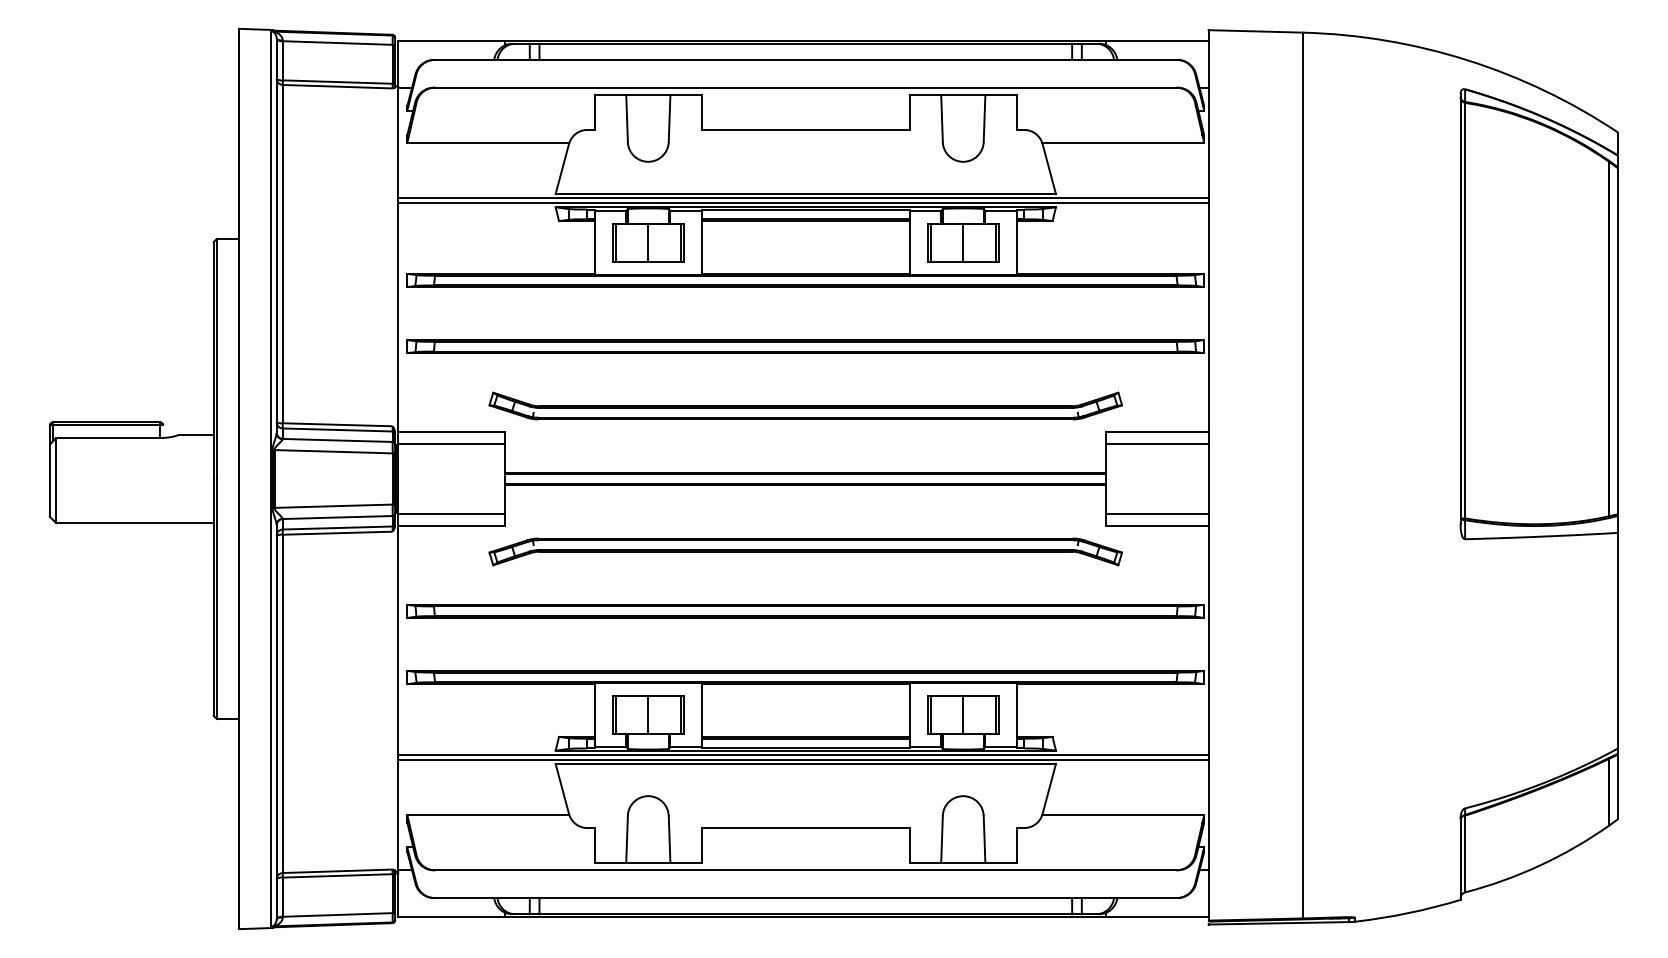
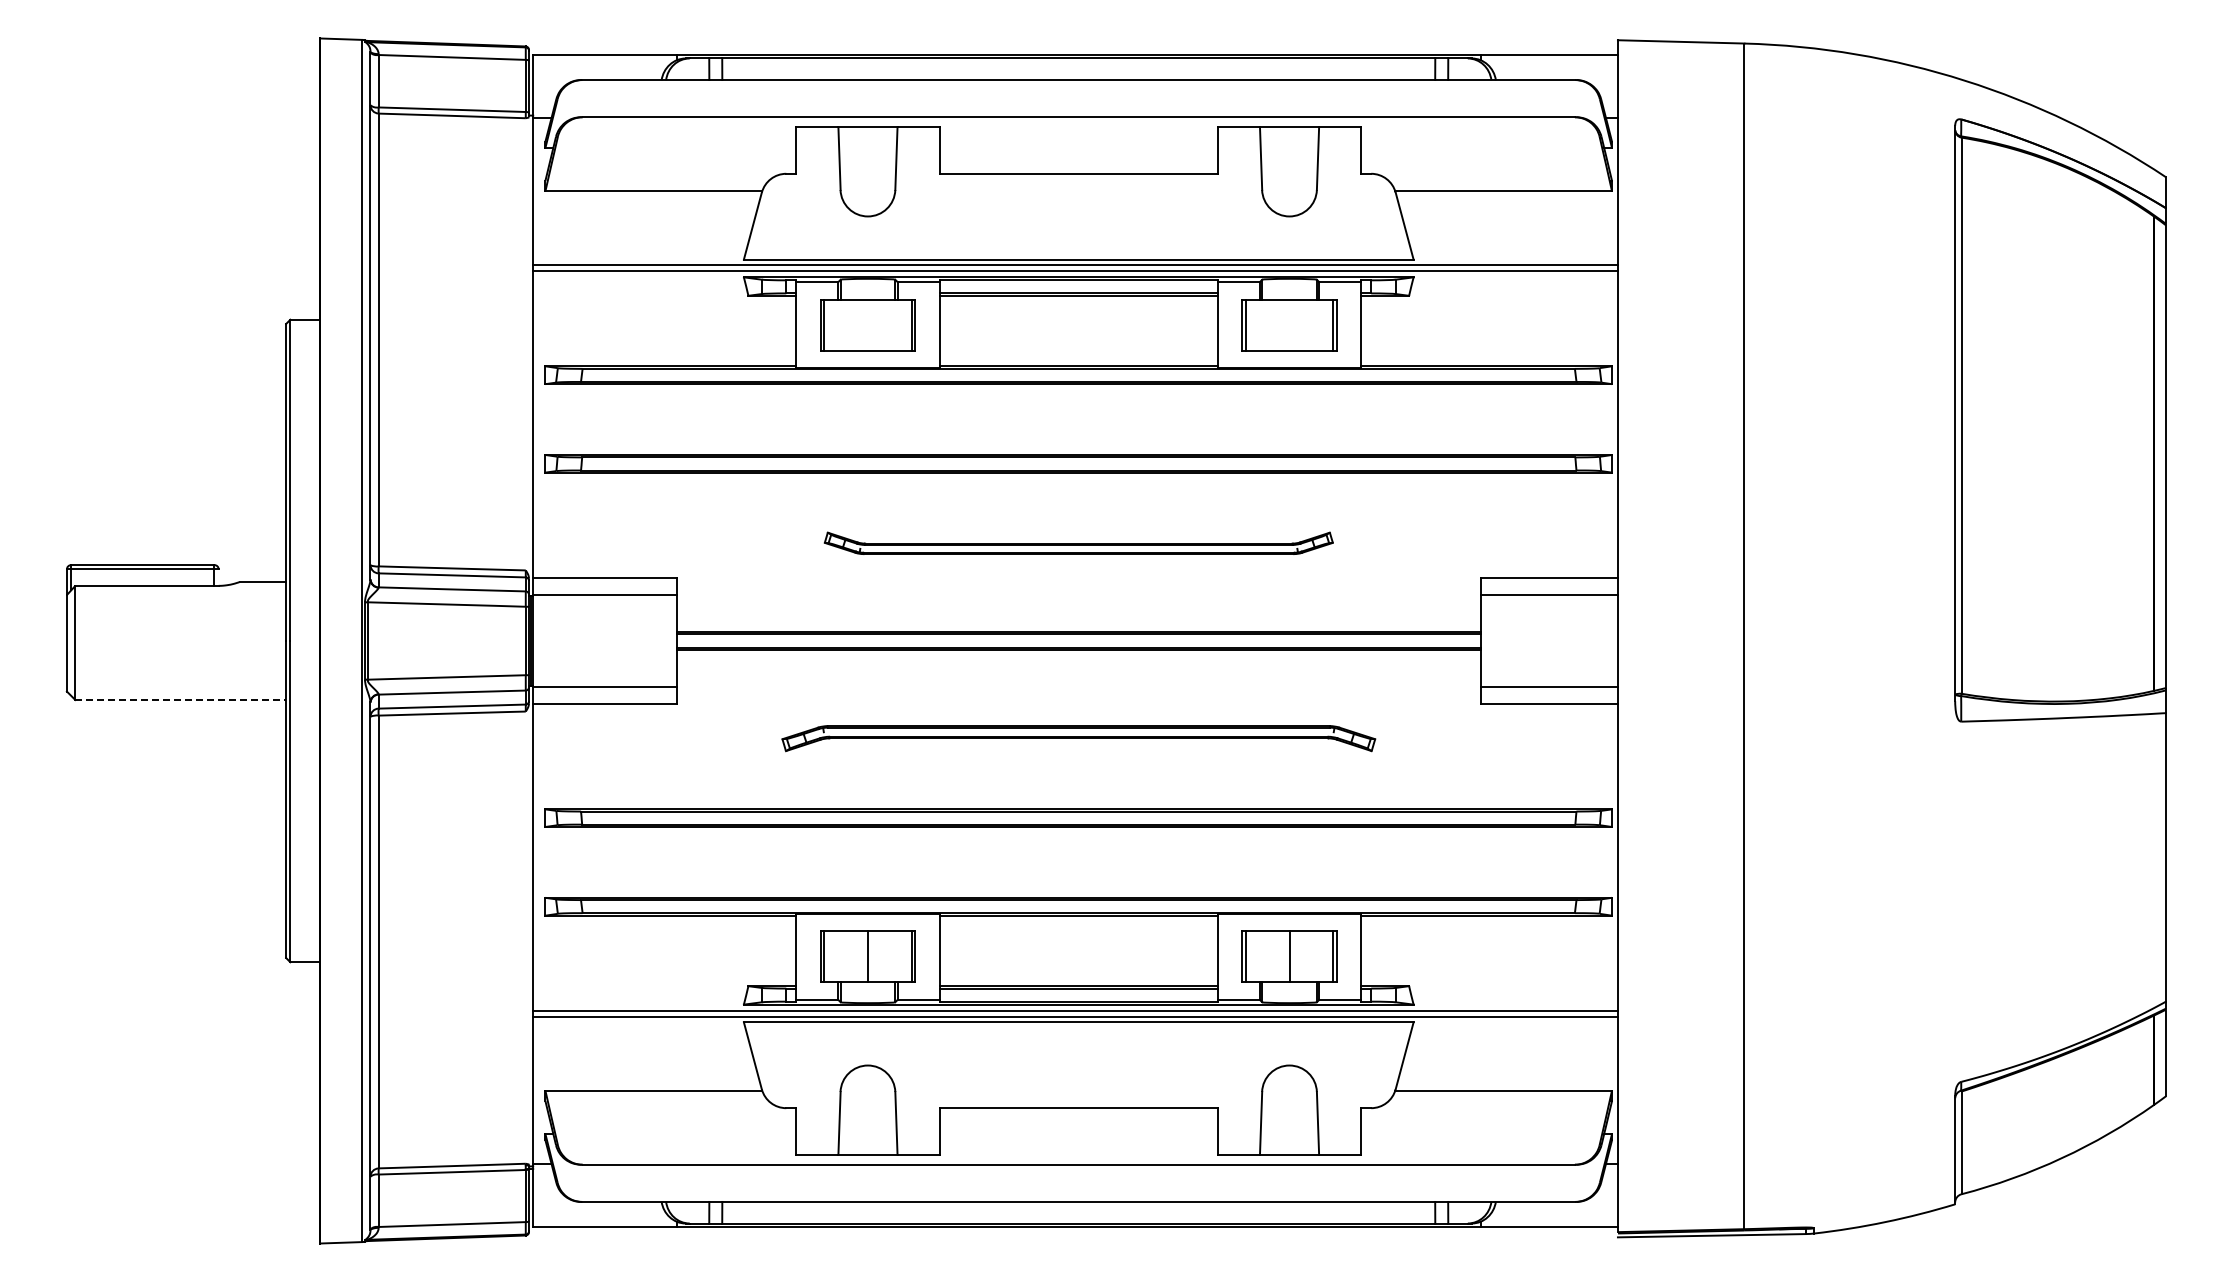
line: (647, 242) -> (867, 324), removed
line: (963, 242) -> (1289, 324), removed
part: (805, 406) -> (1078, 543), size x0.6
line: (135, 523) -> (181, 700), solid -> dashed
part: (805, 551) -> (1078, 738), size x0.7

